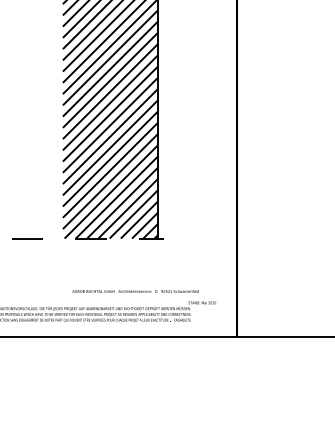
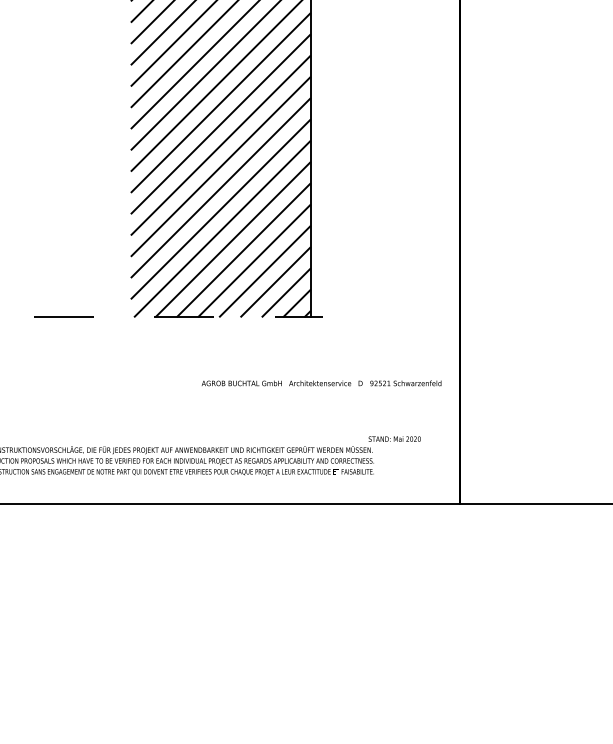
text: (135, 291) -> (321, 383), moved

